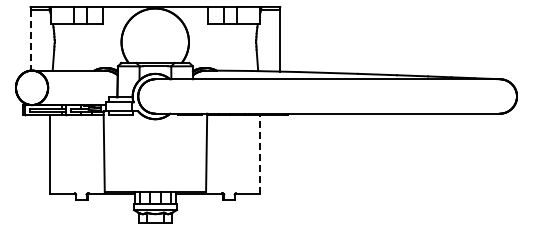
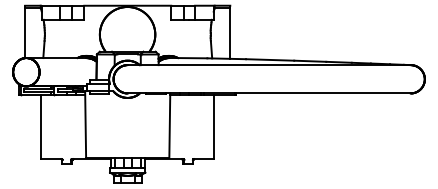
line: (30, 40) -> (25, 33), dashed -> solid
line: (260, 154) -> (214, 126), dashed -> solid

